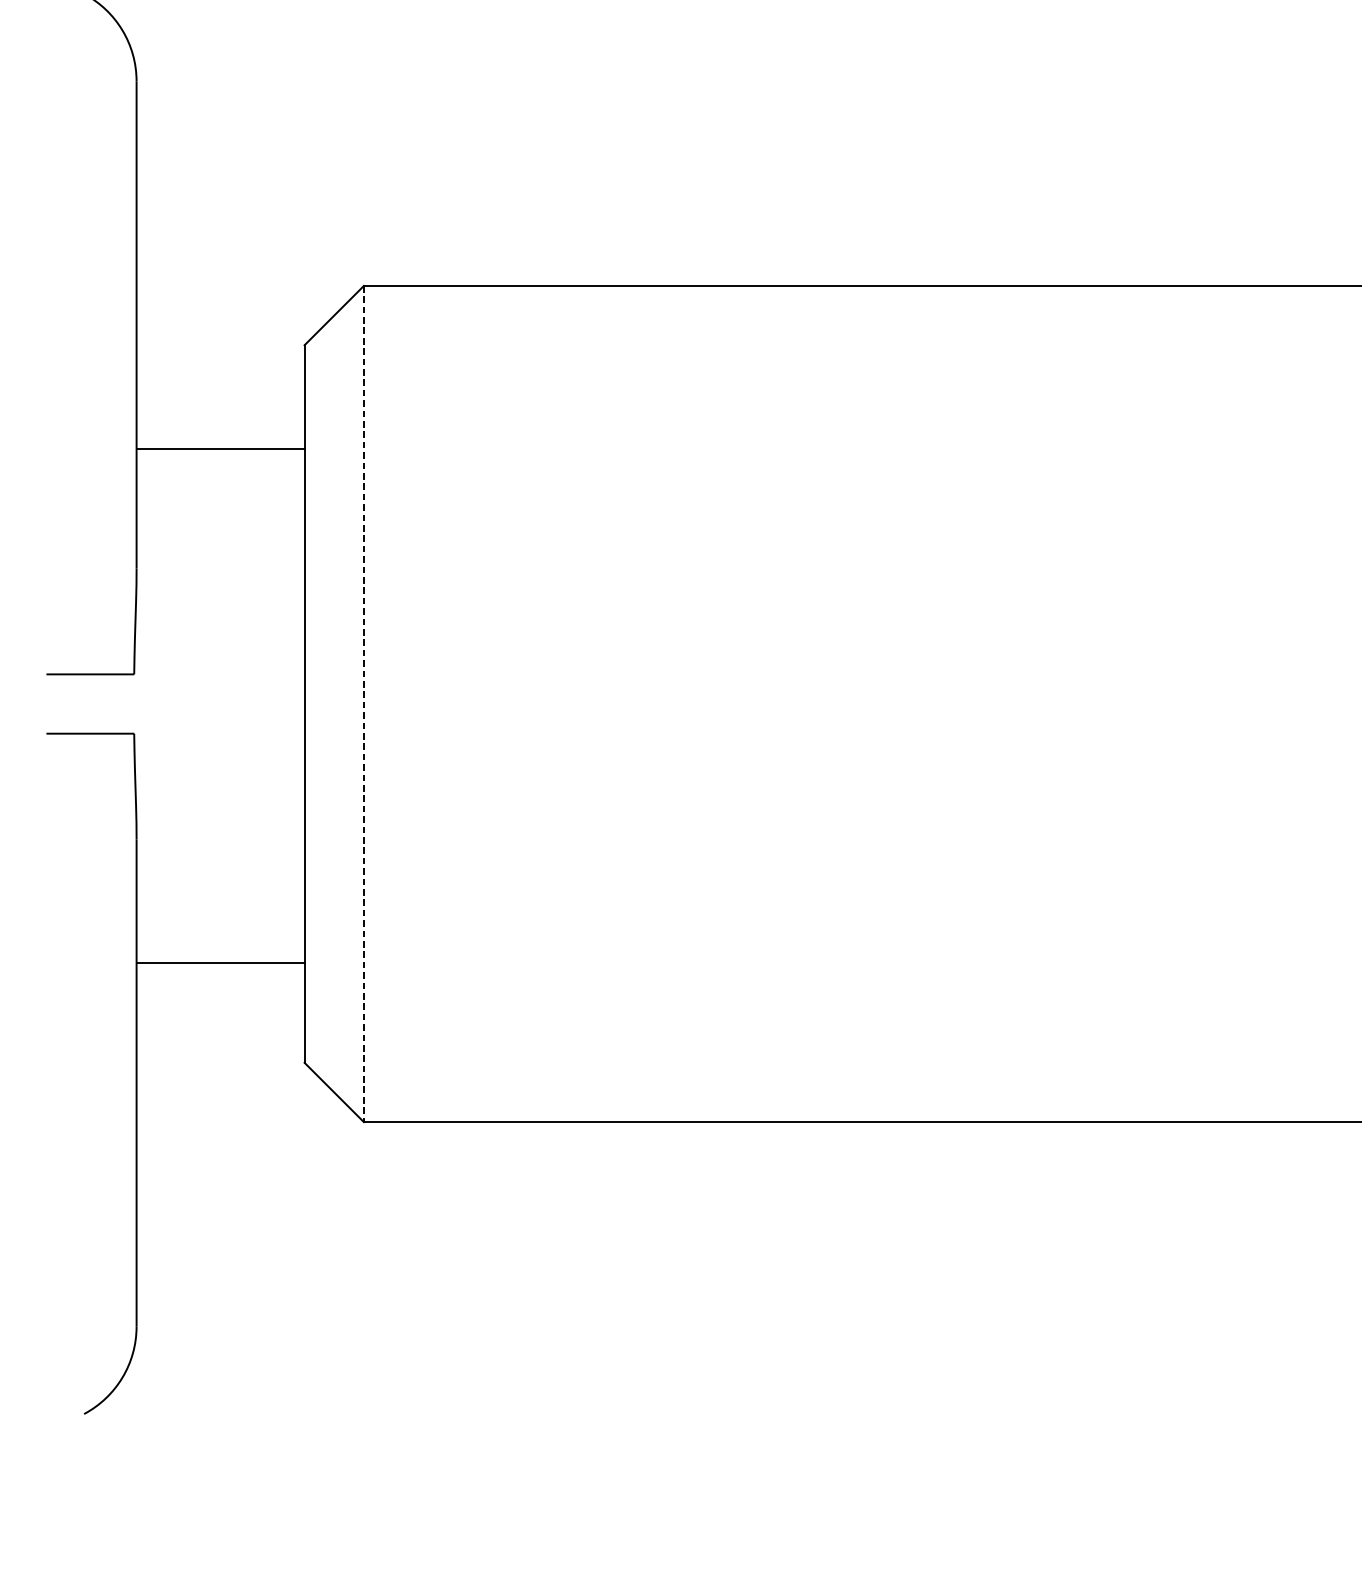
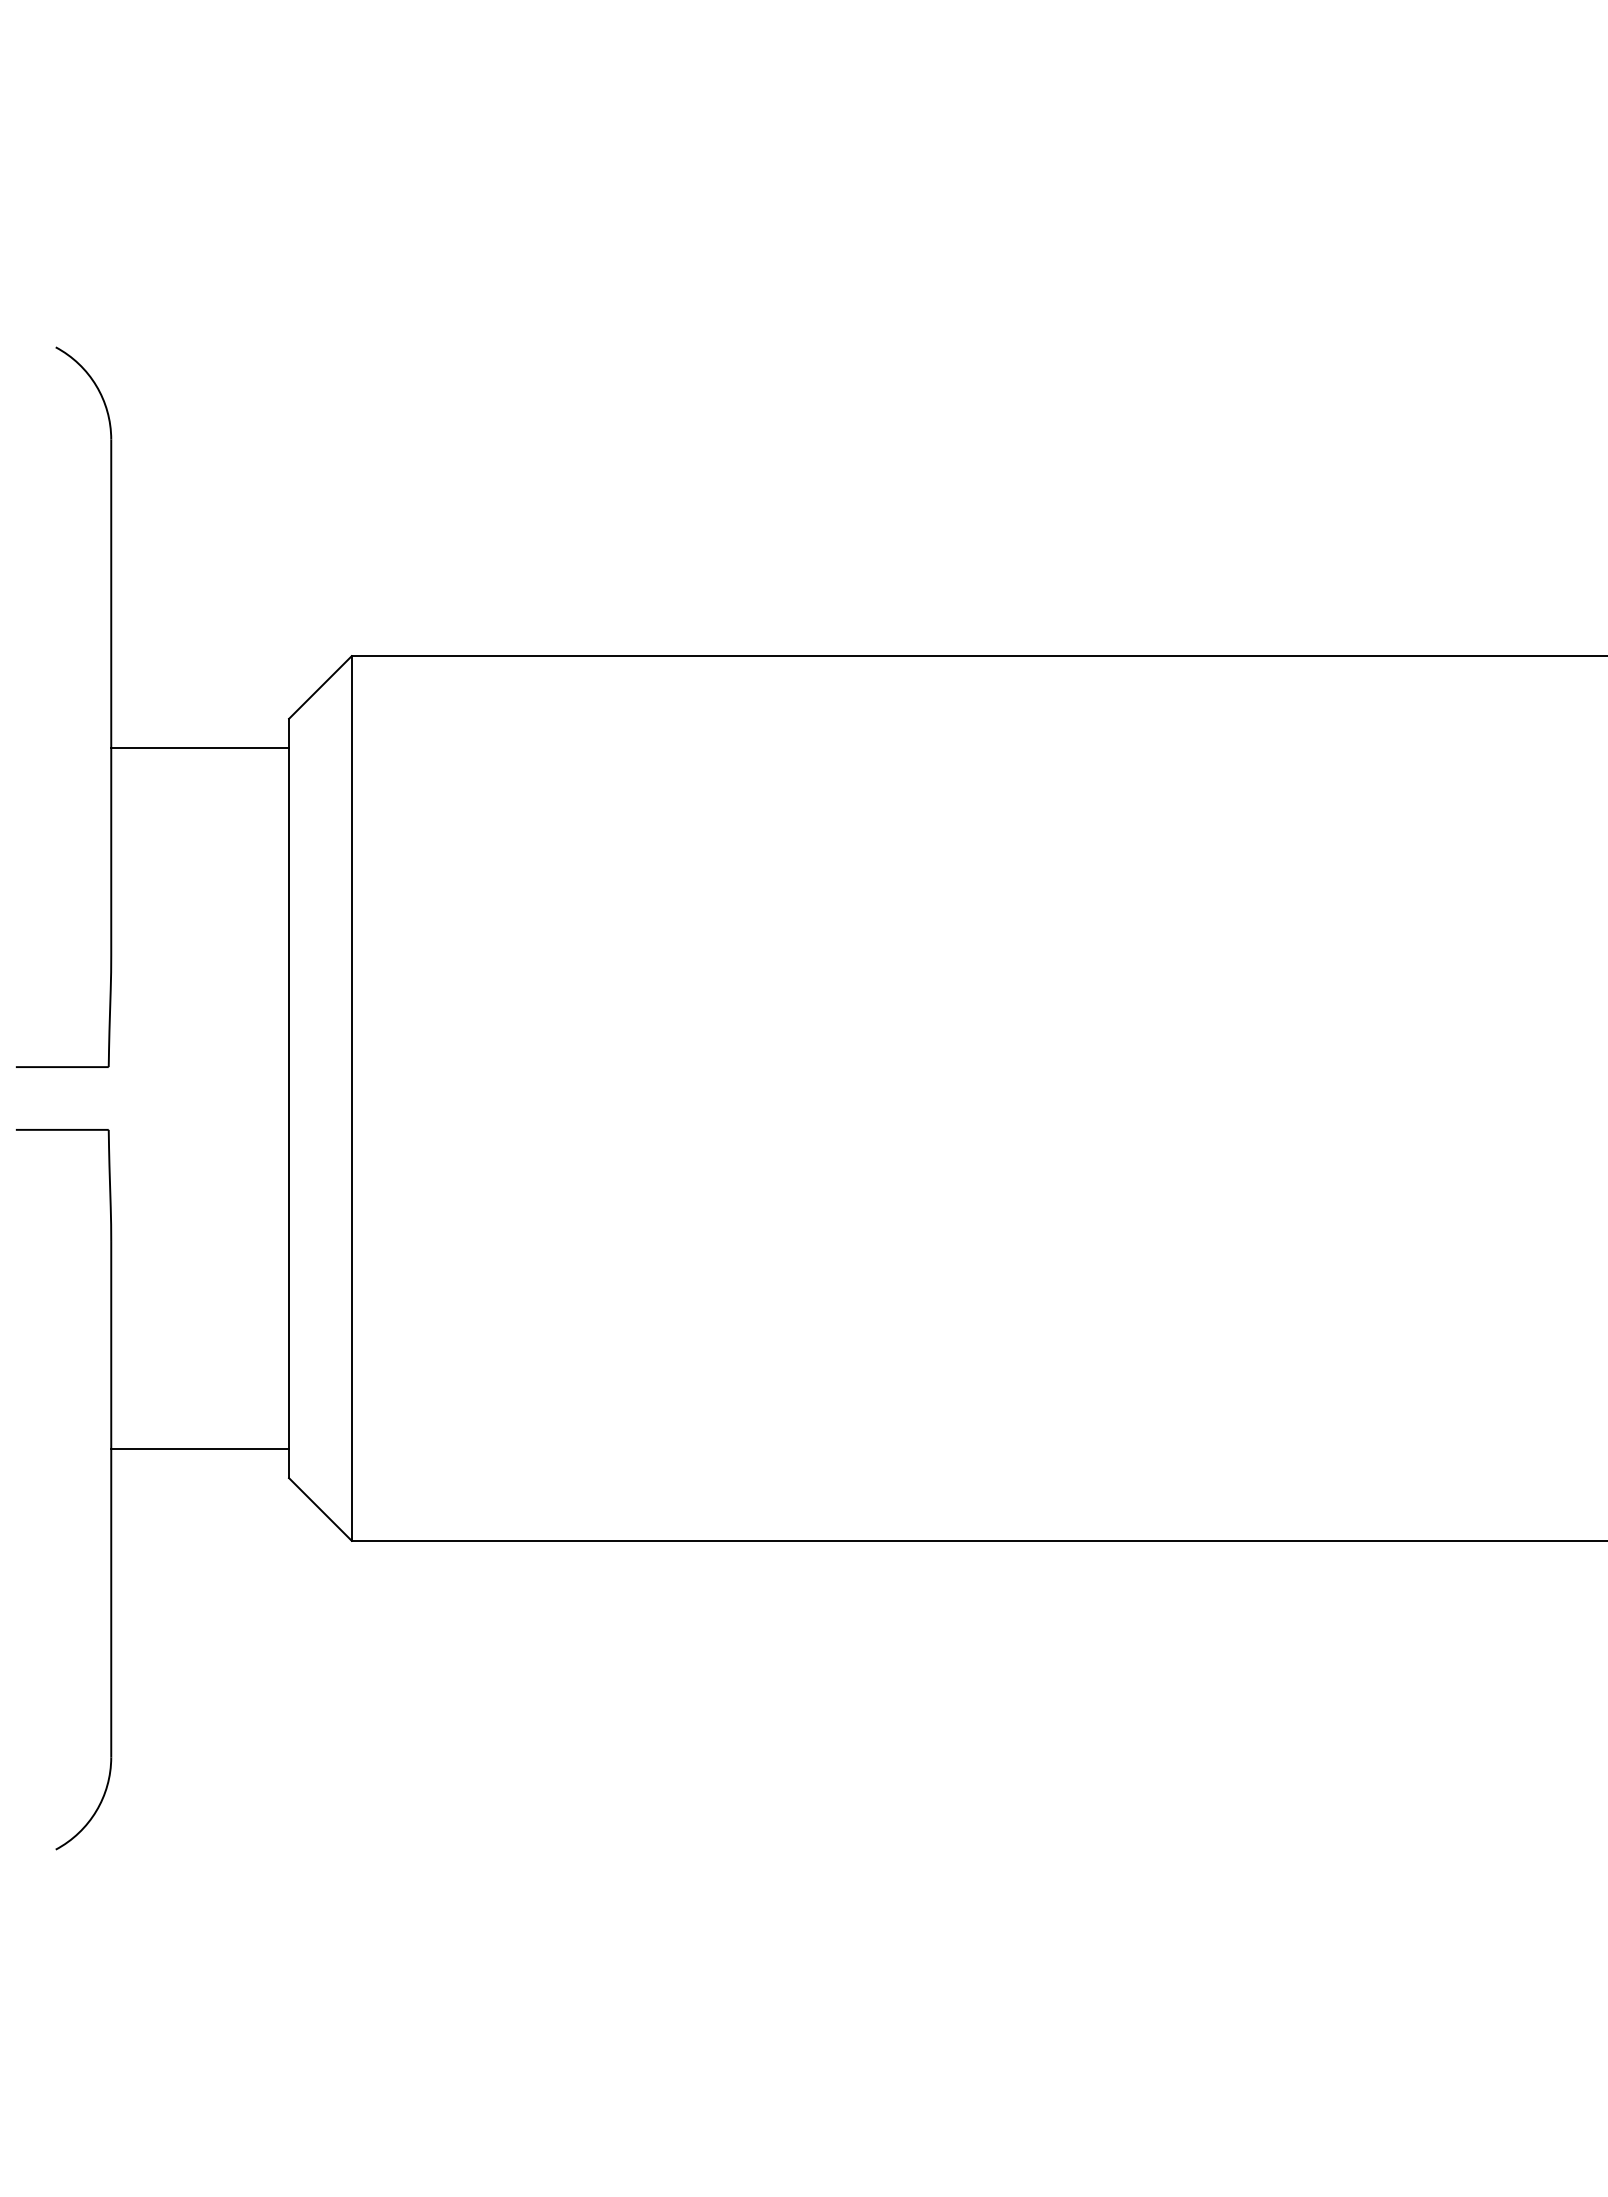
line: (220, 448) -> (200, 748), moved
line: (363, 704) -> (351, 1098), dashed -> solid
line: (220, 963) -> (200, 1448), moved

